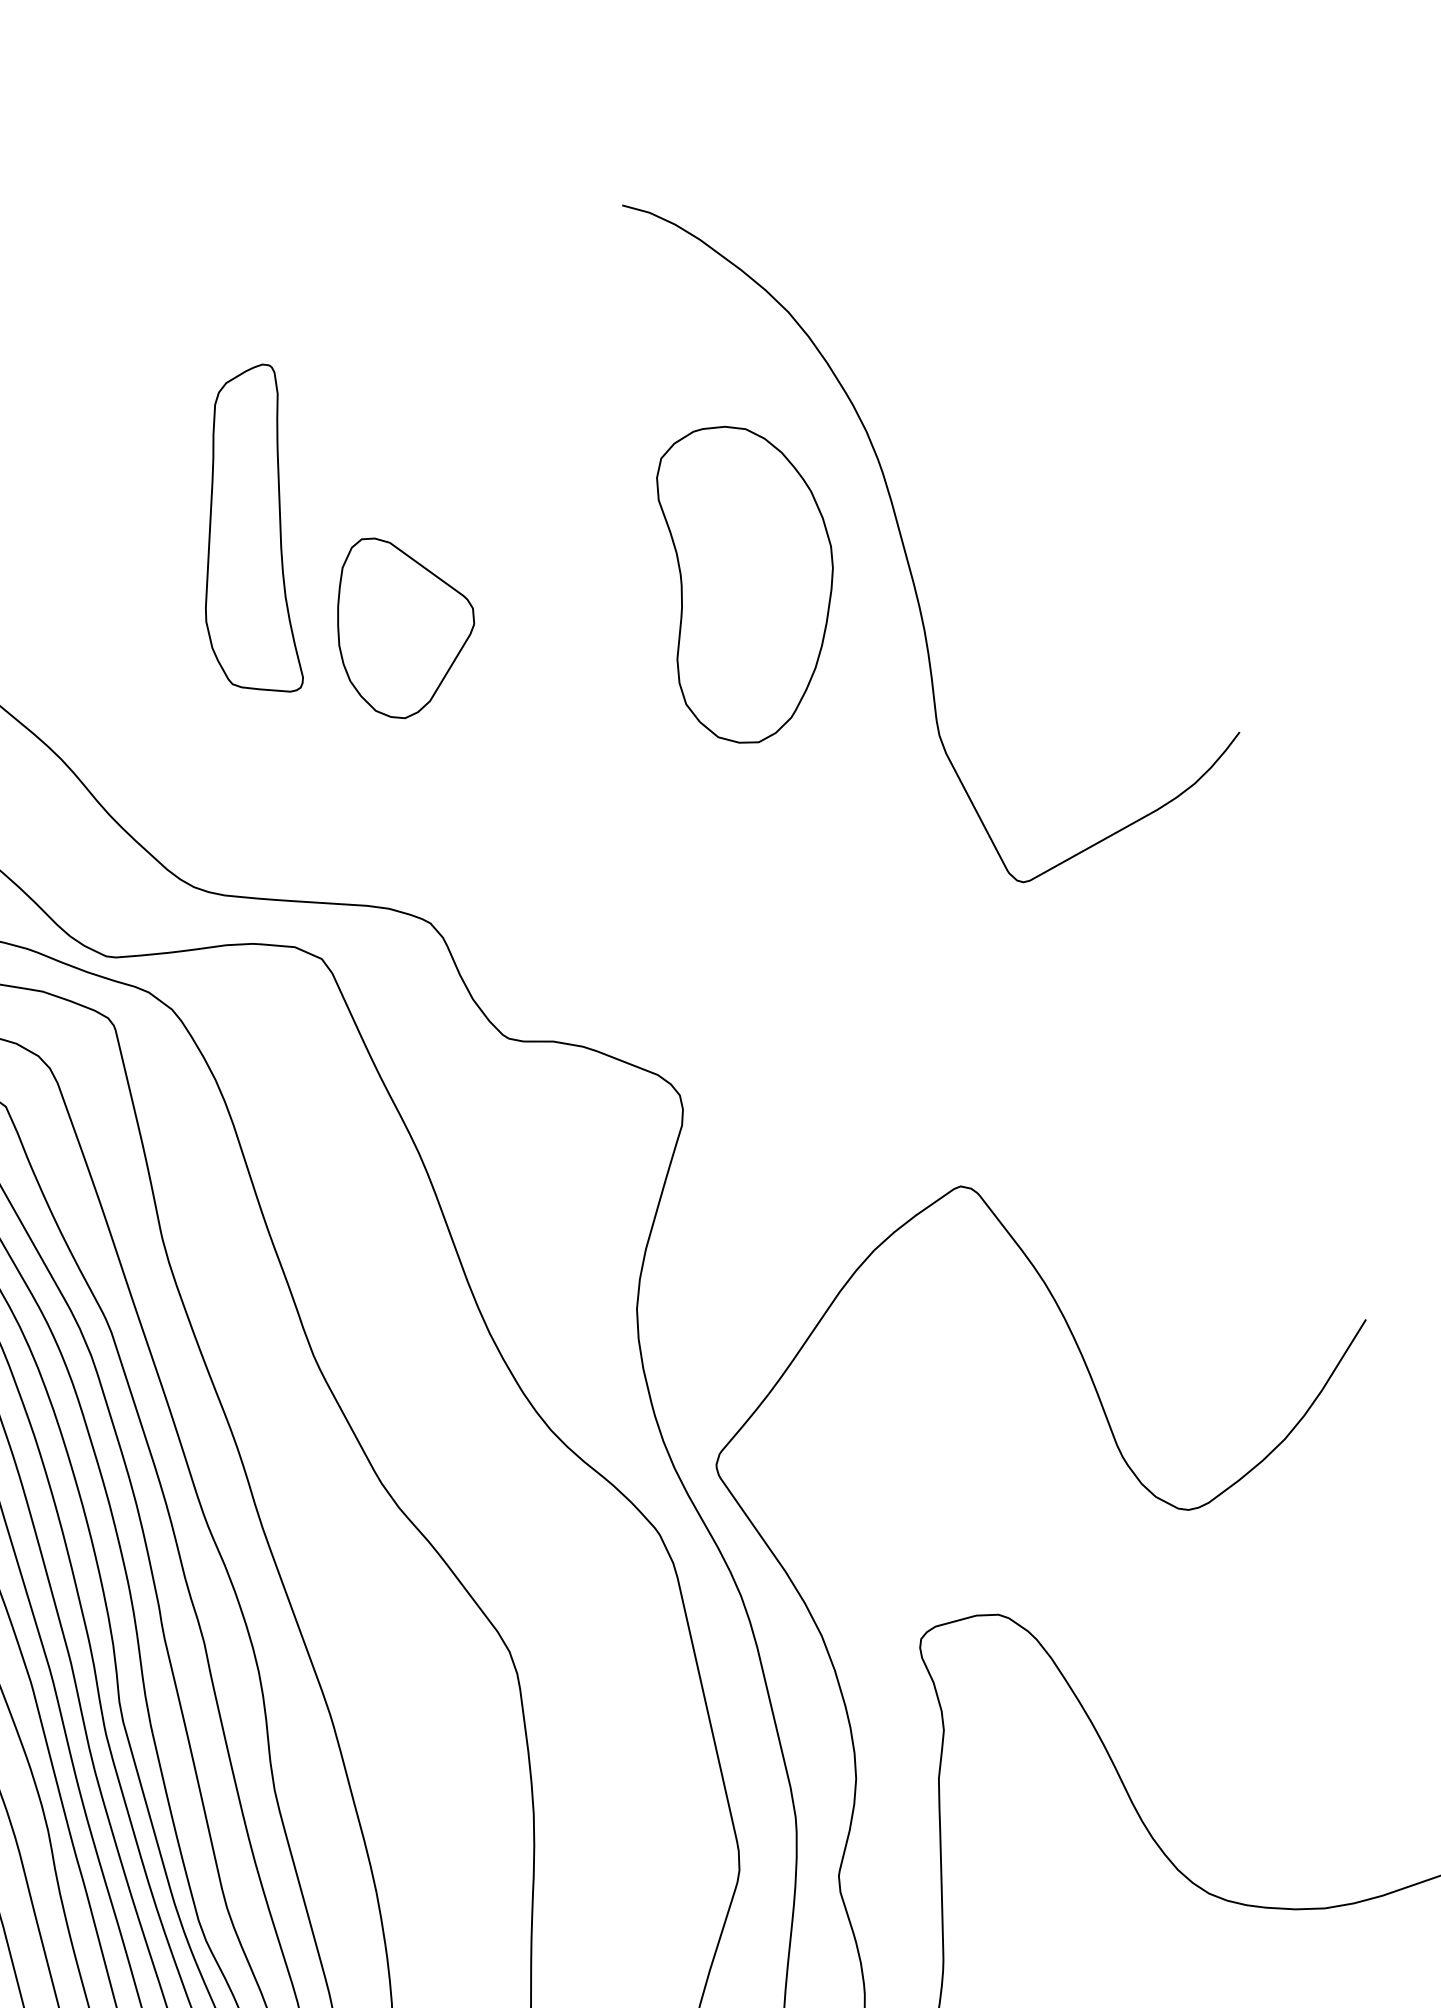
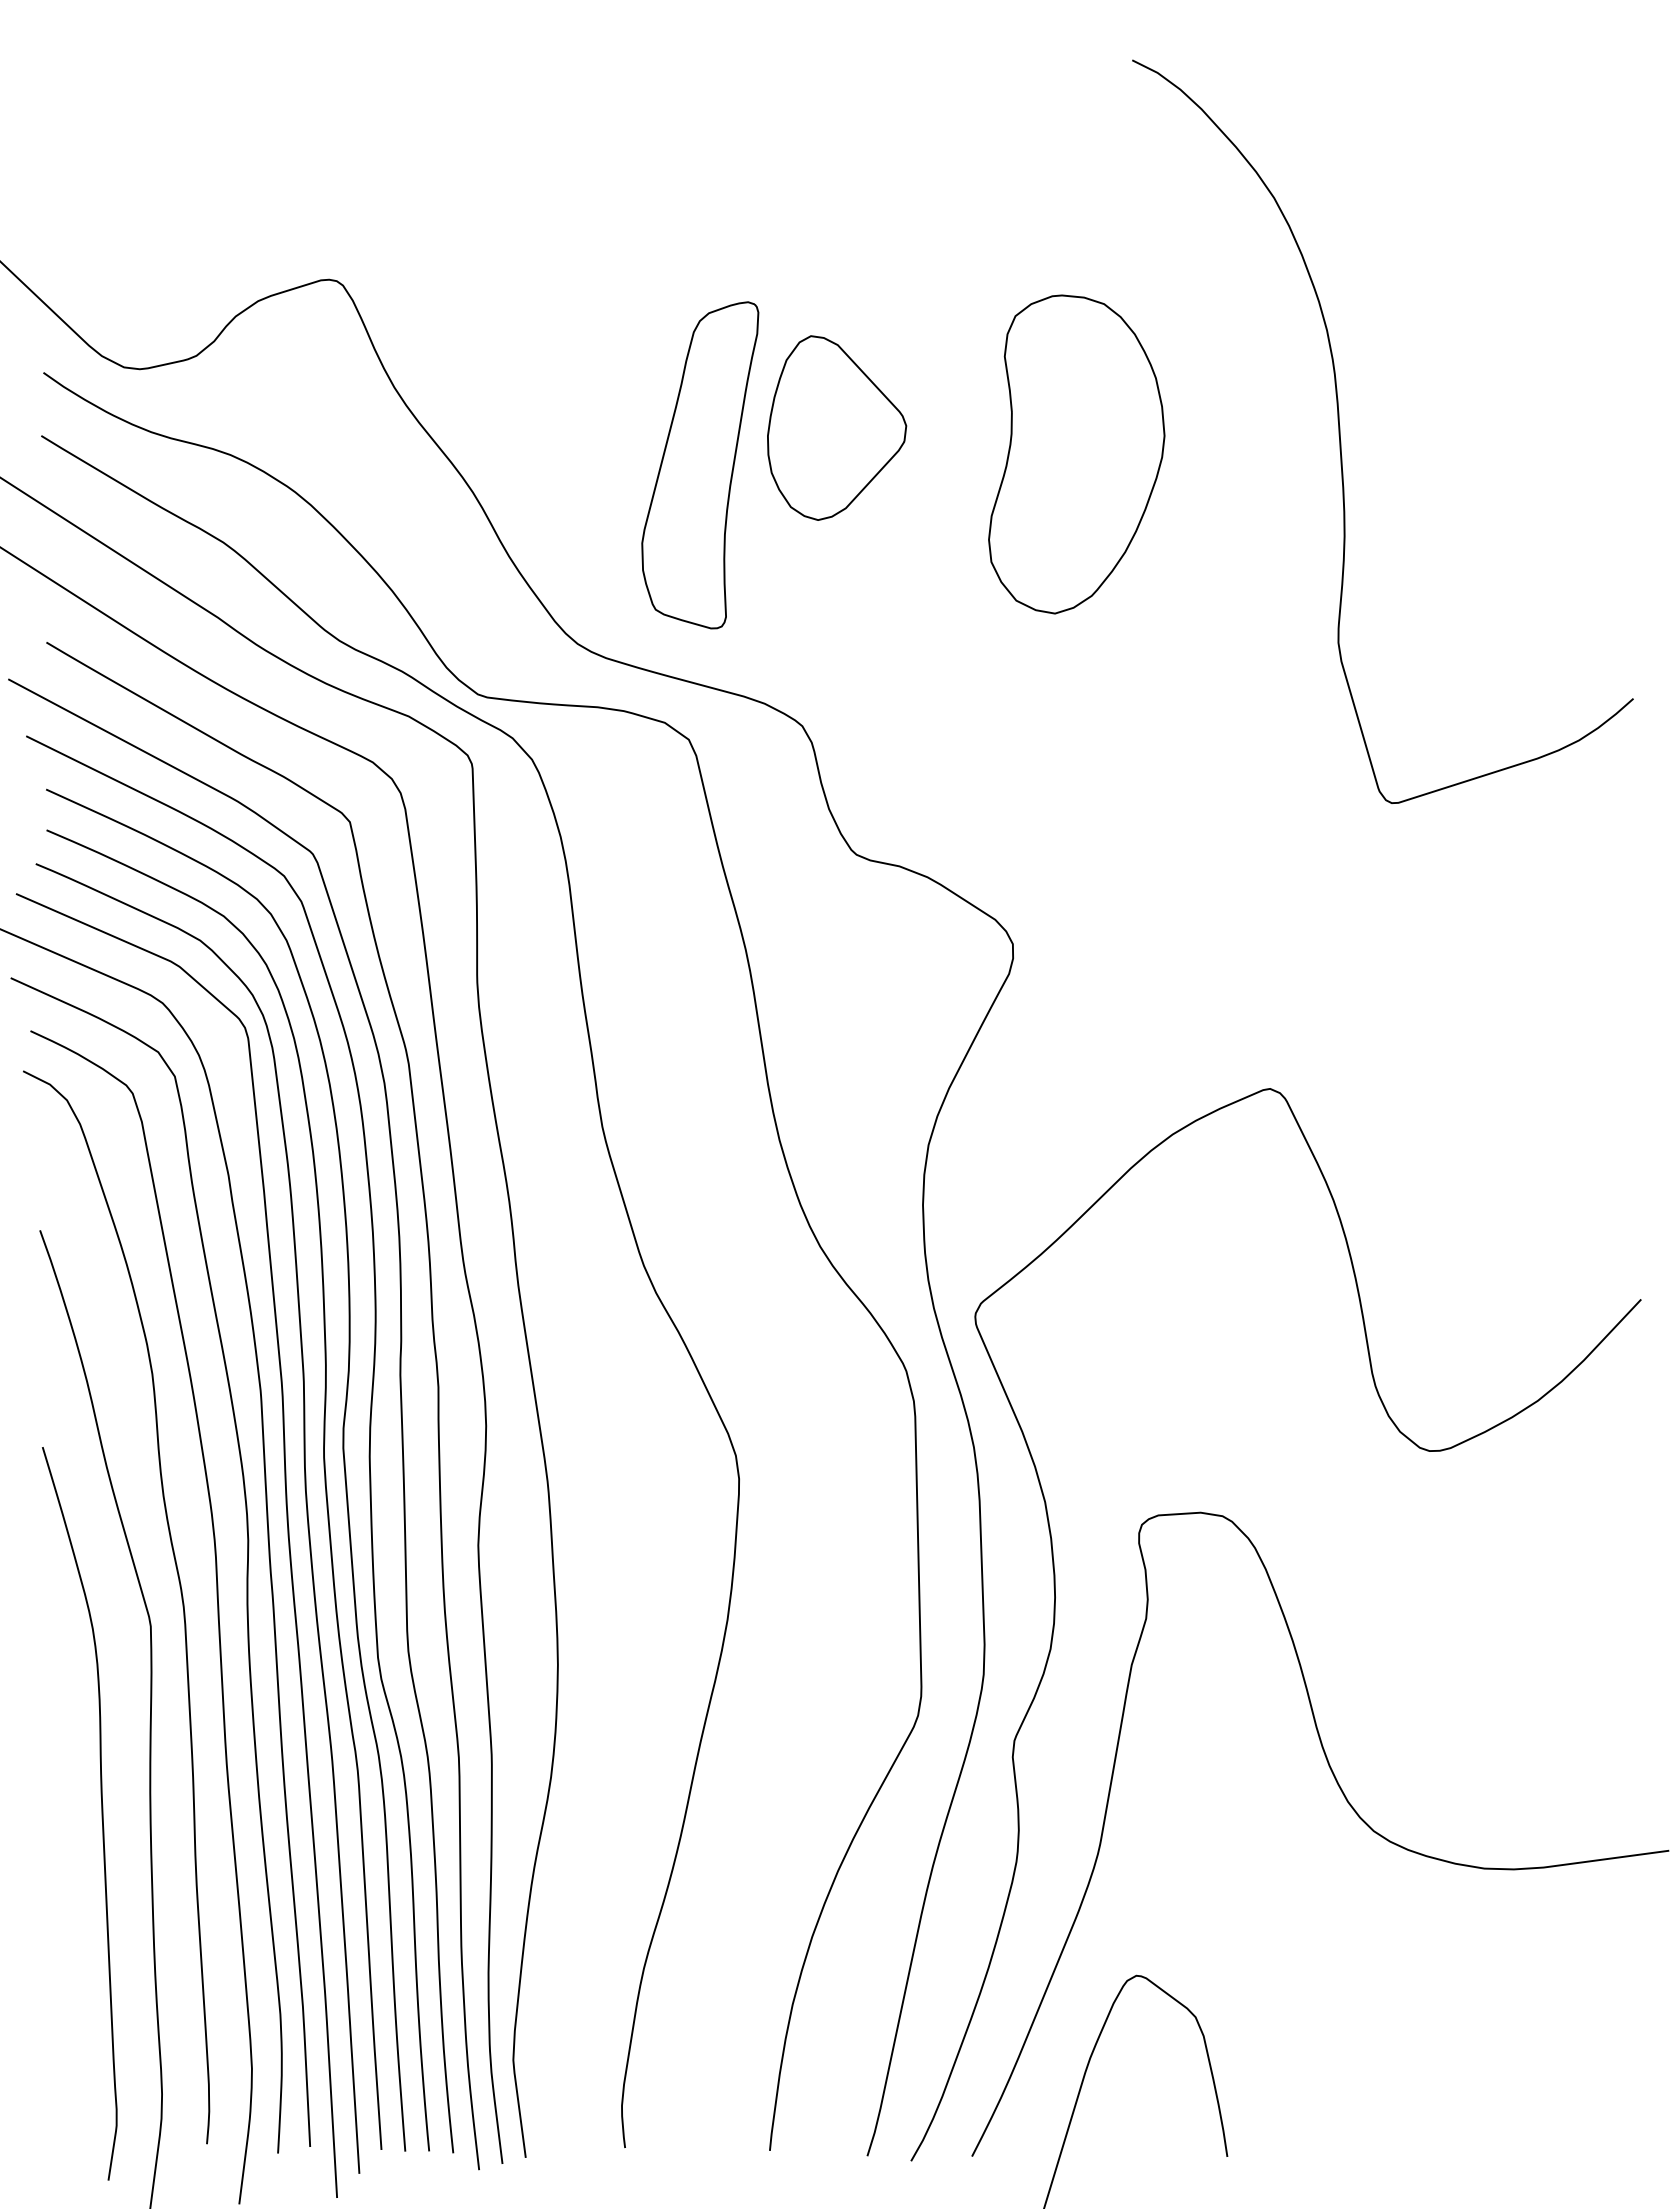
part: (248, 534) -> (700, 465), moved
part: (748, 582) -> (1076, 454), moved

